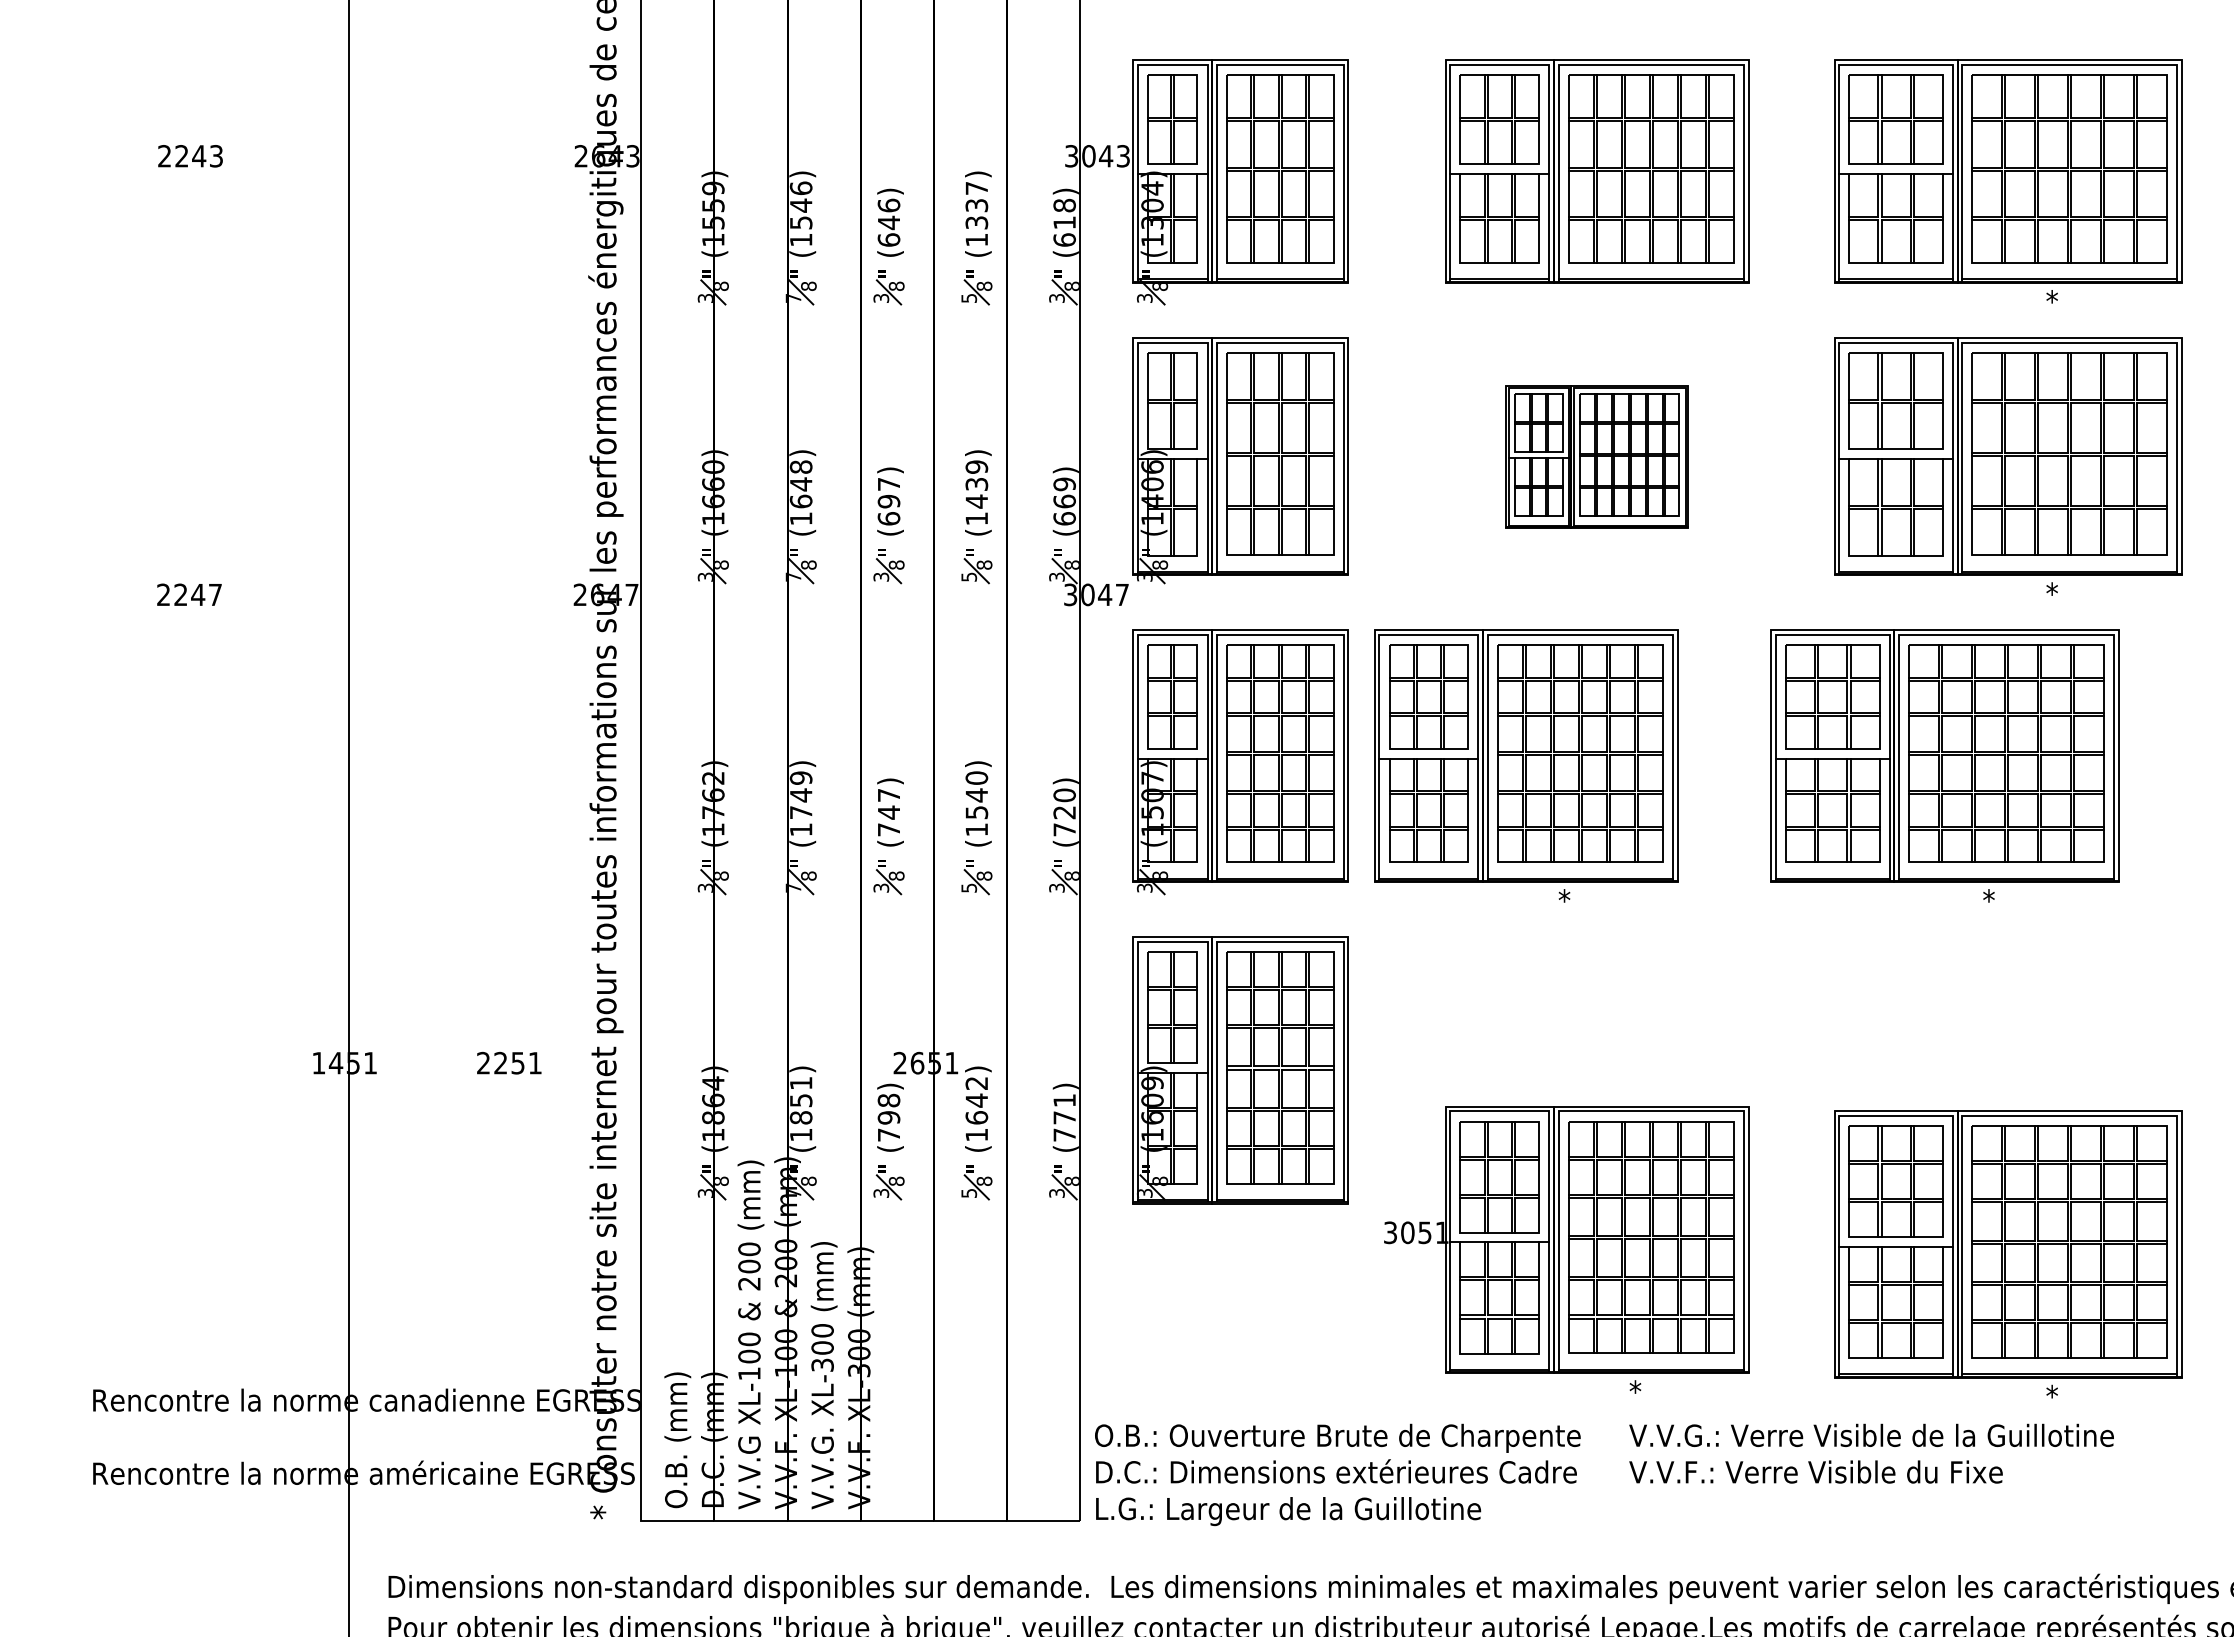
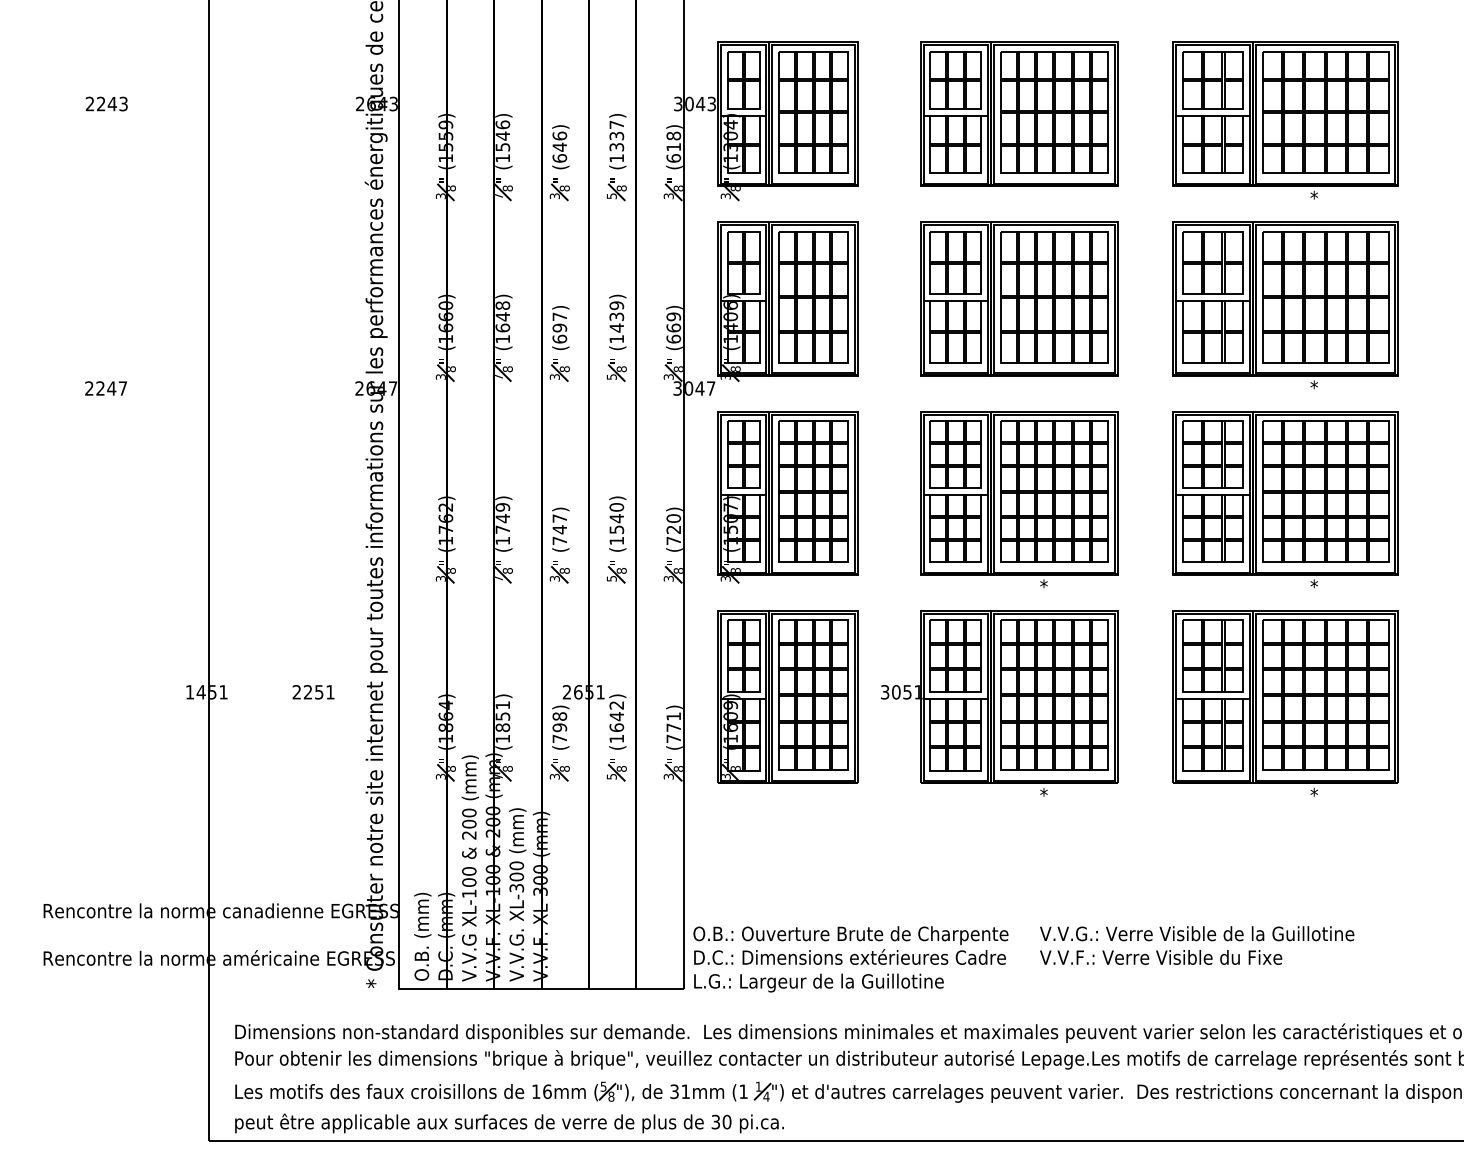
part: (1597, 456) -> (1019, 298), size x1.67
part: (1526, 765) -> (1019, 499), moved
part: (1944, 765) -> (1285, 499), moved
part: (1566, 1250) -> (999, 703), moved
part: (2007, 1254) -> (1285, 703), moved

